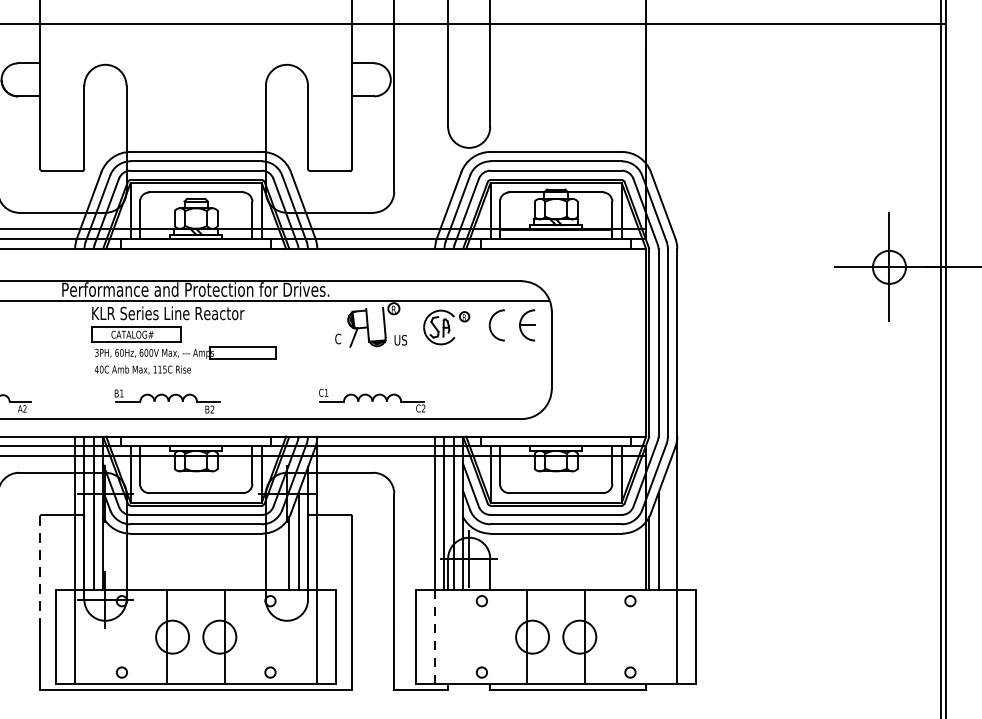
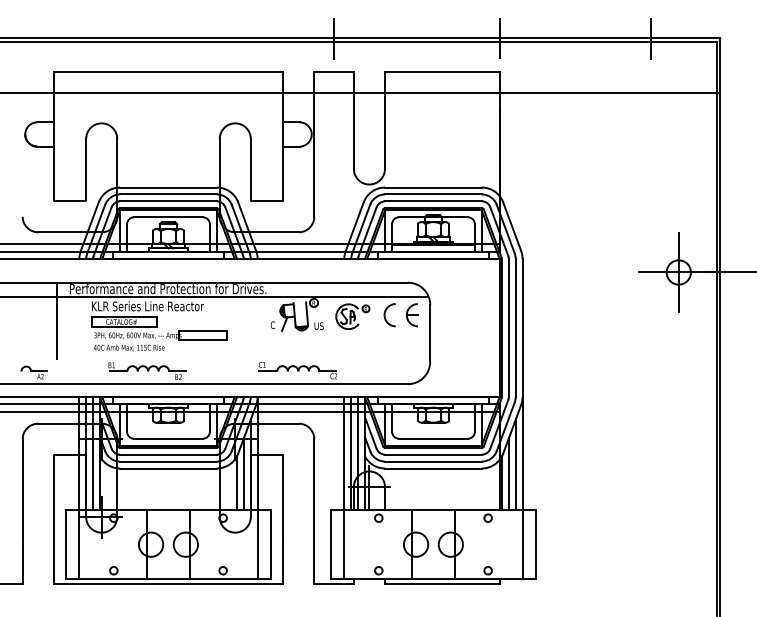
line: (45, 332) -> (57, 320), added
line: (667, 528) -> (515, 464), added
line: (39, 571) -> (53, 496), dashed -> solid
line: (435, 636) -> (344, 544), dashed -> solid

